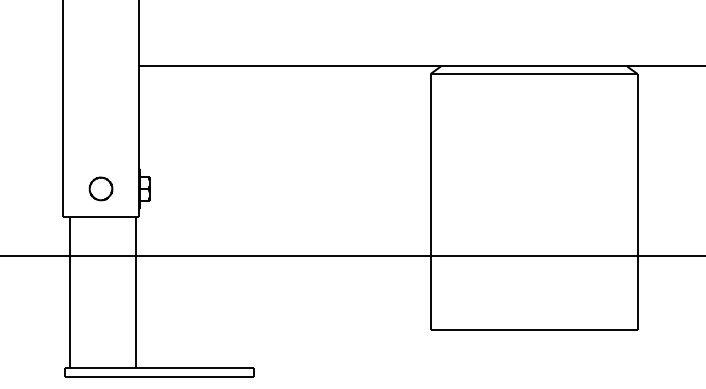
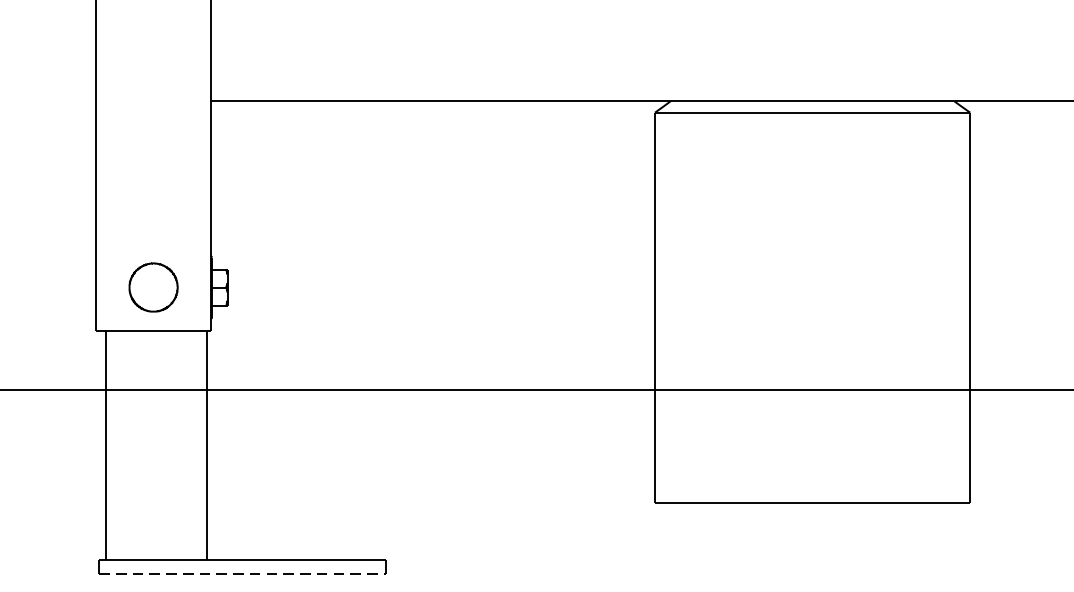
part: (100, 188) -> (152, 286), size x1.4
line: (159, 377) -> (242, 574), solid -> dashed

